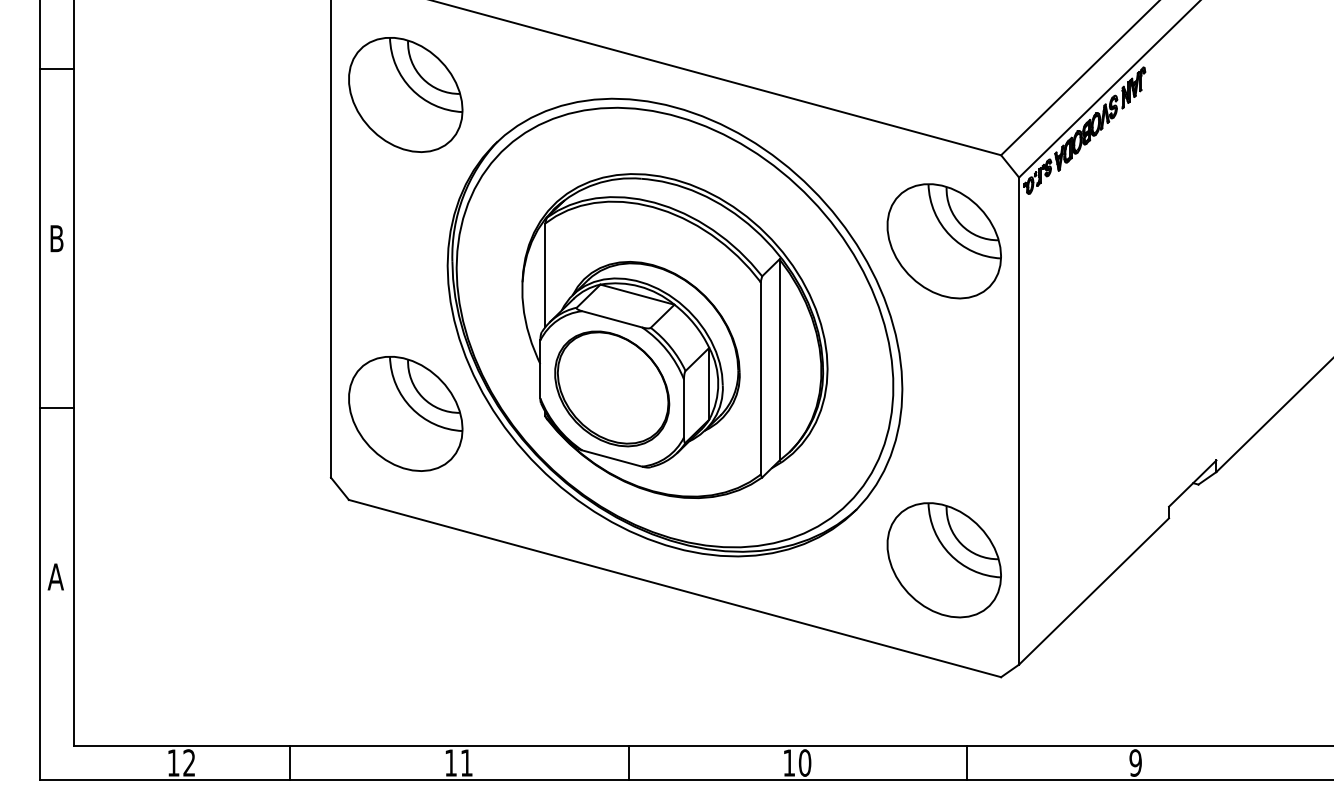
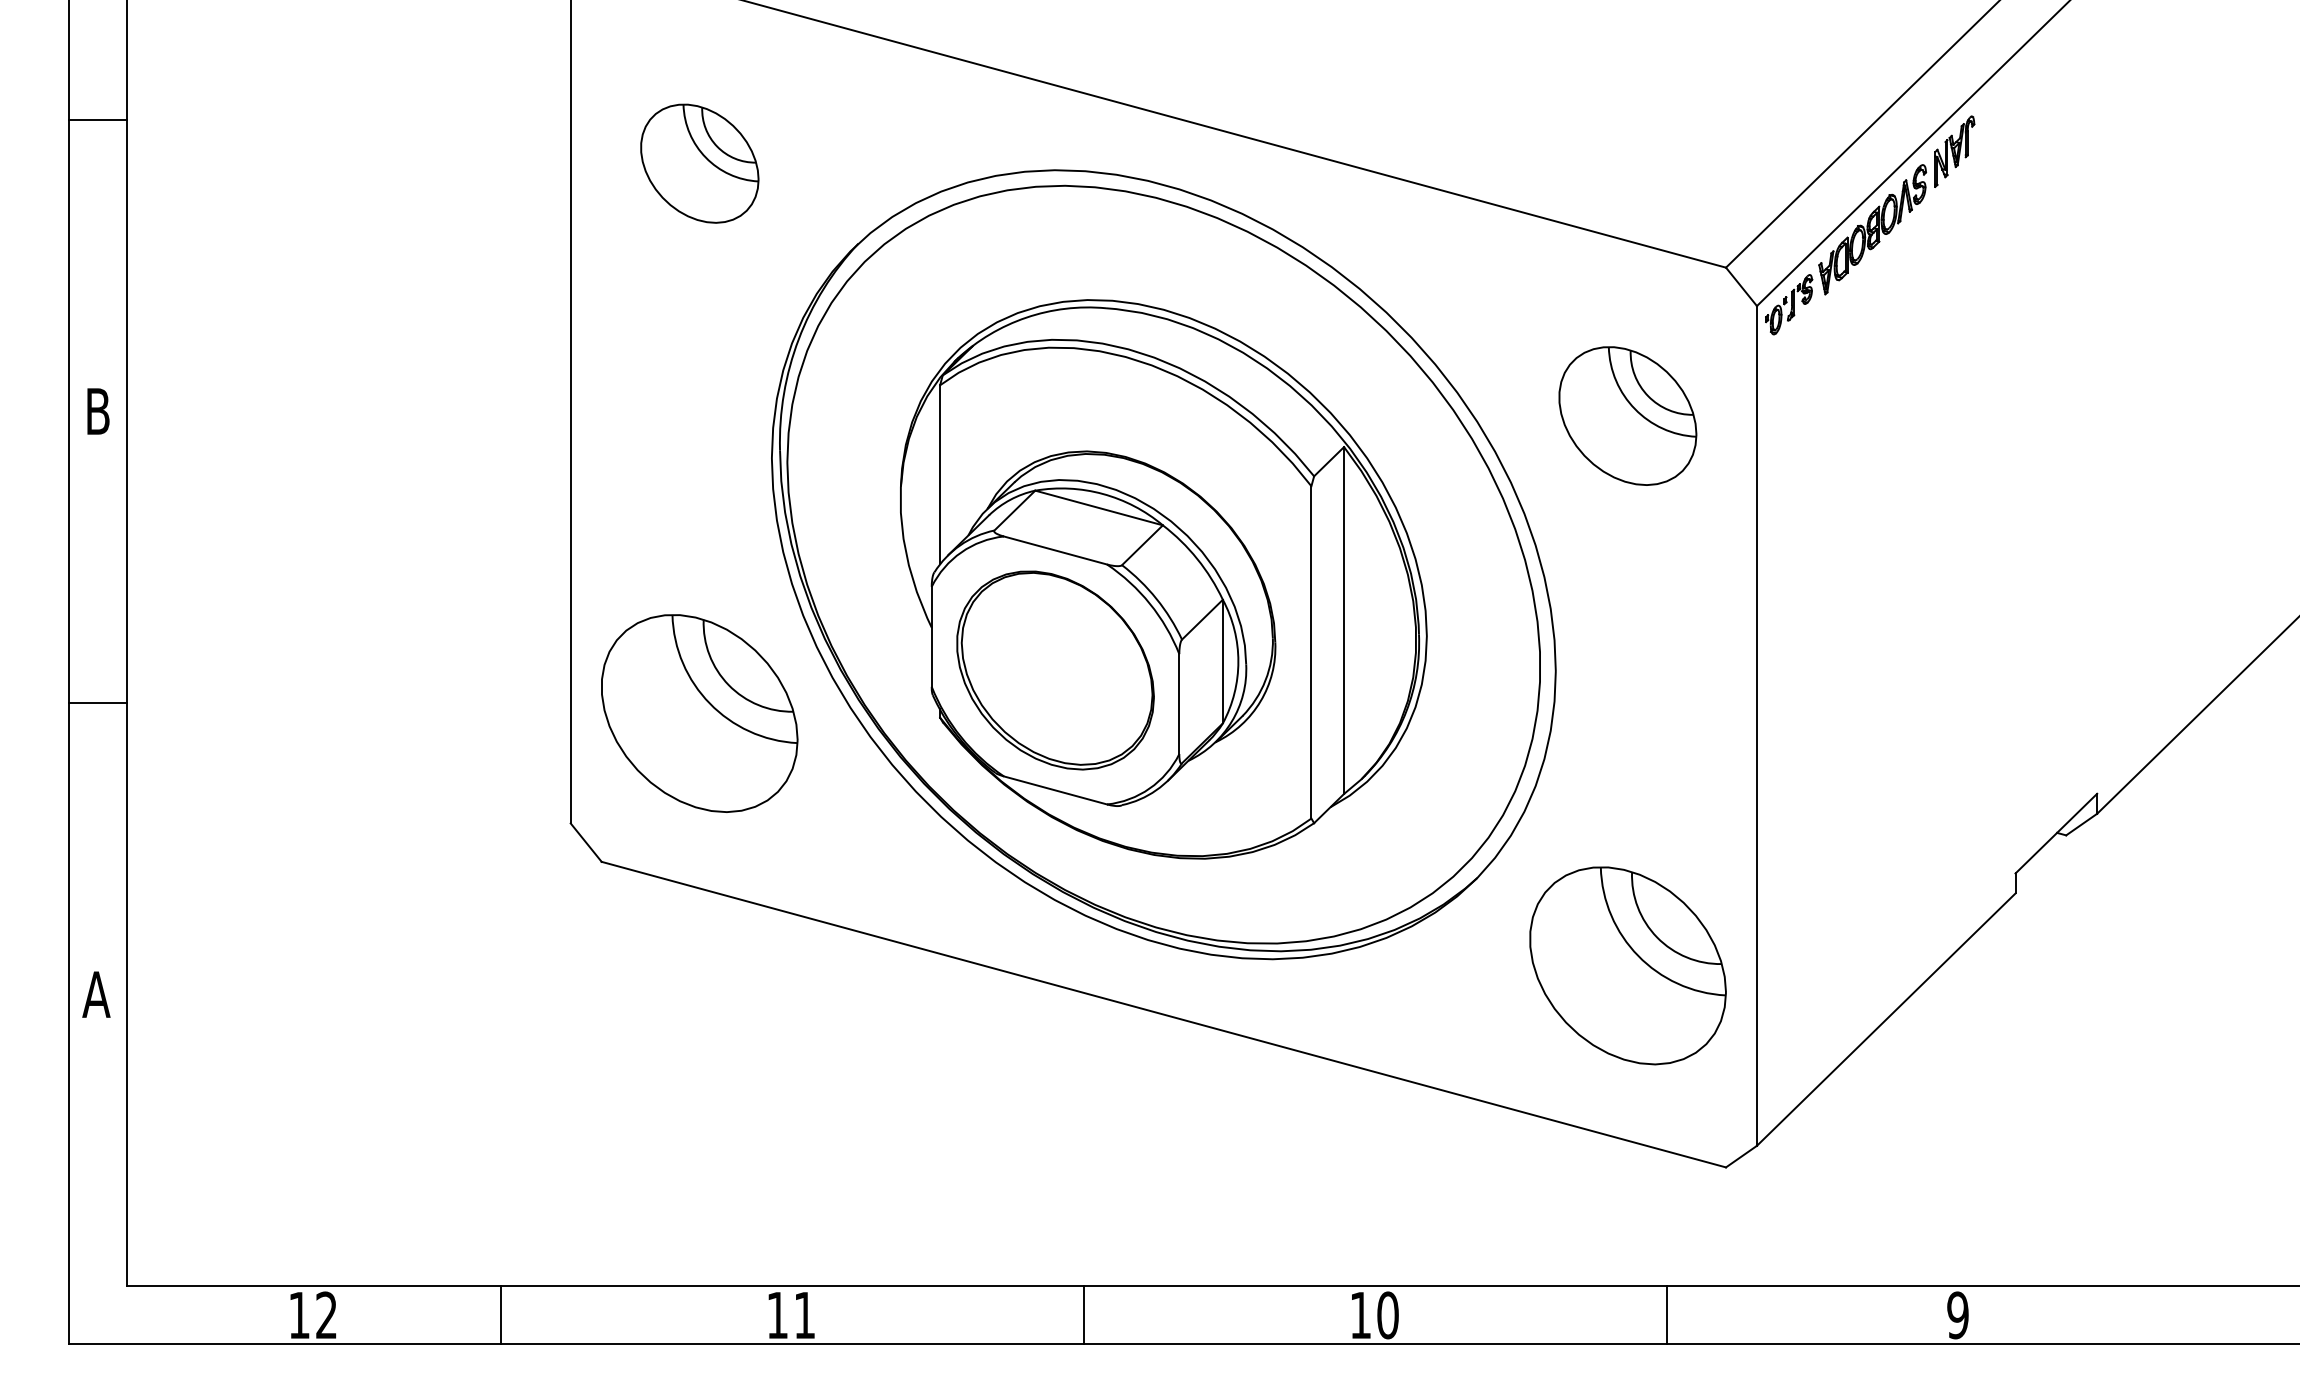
part: (405, 94) -> (699, 162), size x0.6
part: (943, 241) -> (1626, 416), size x0.7

